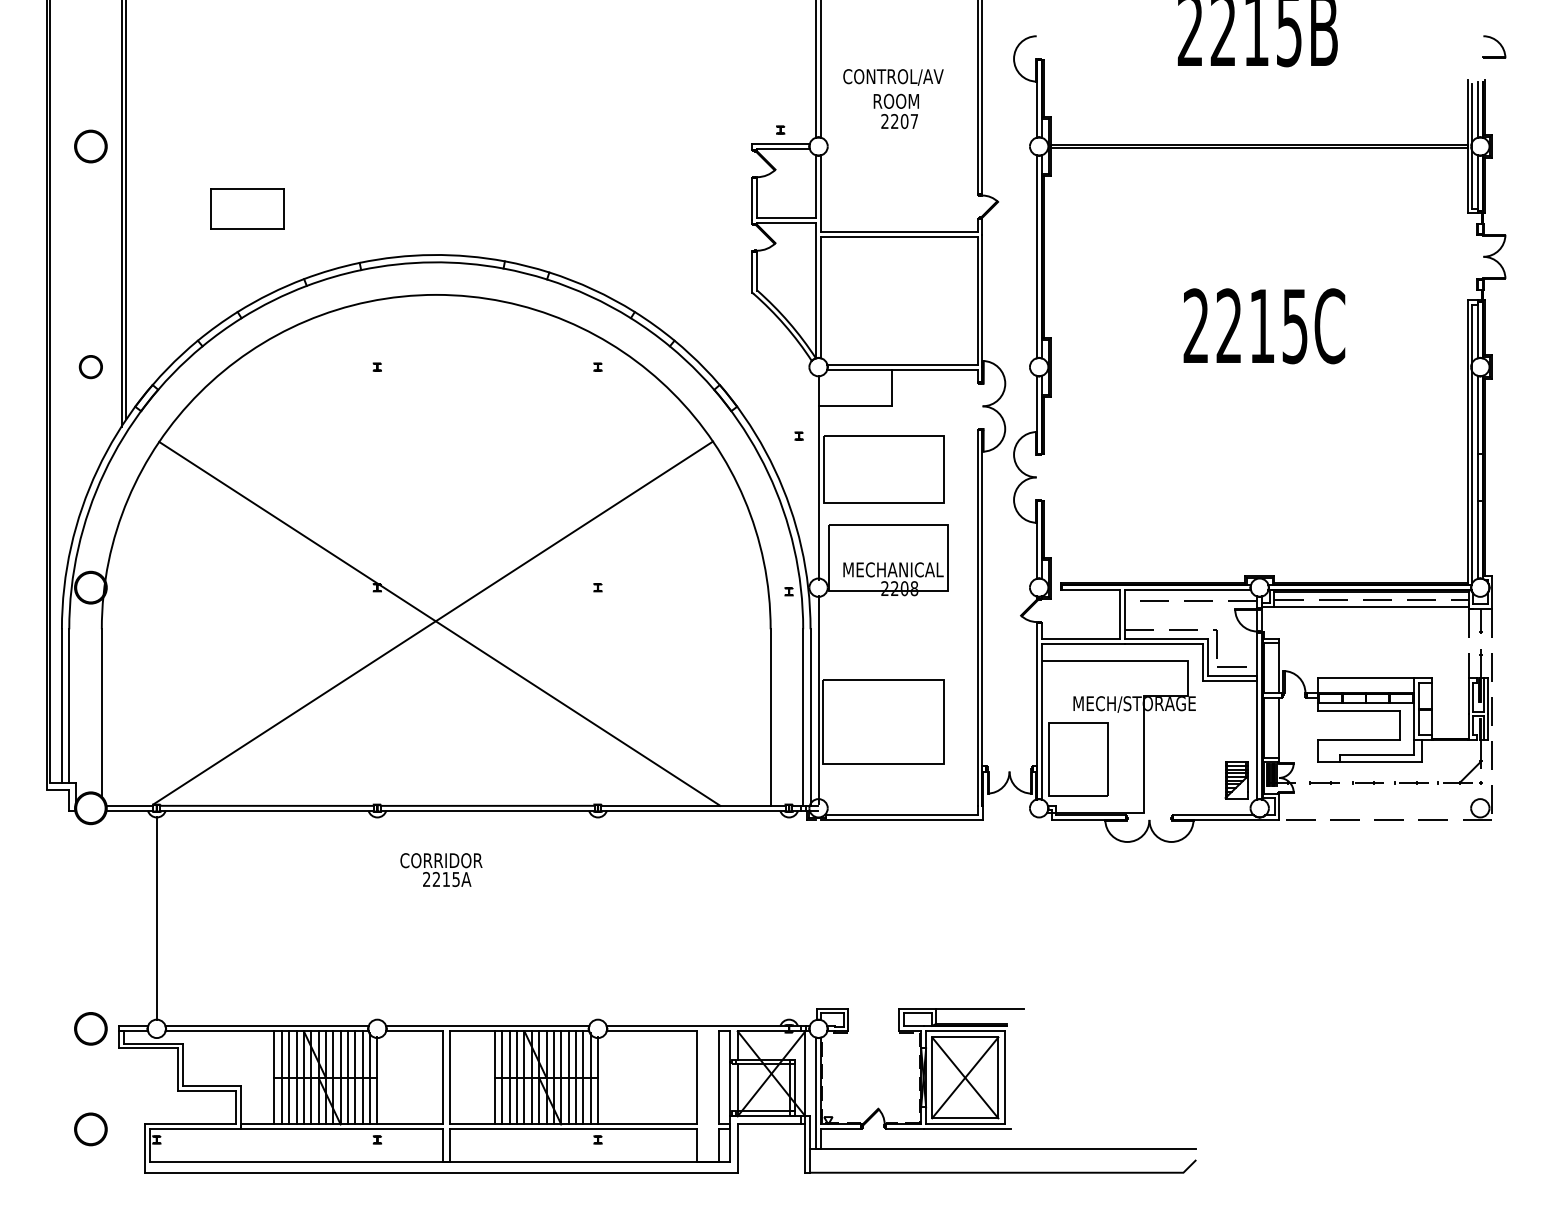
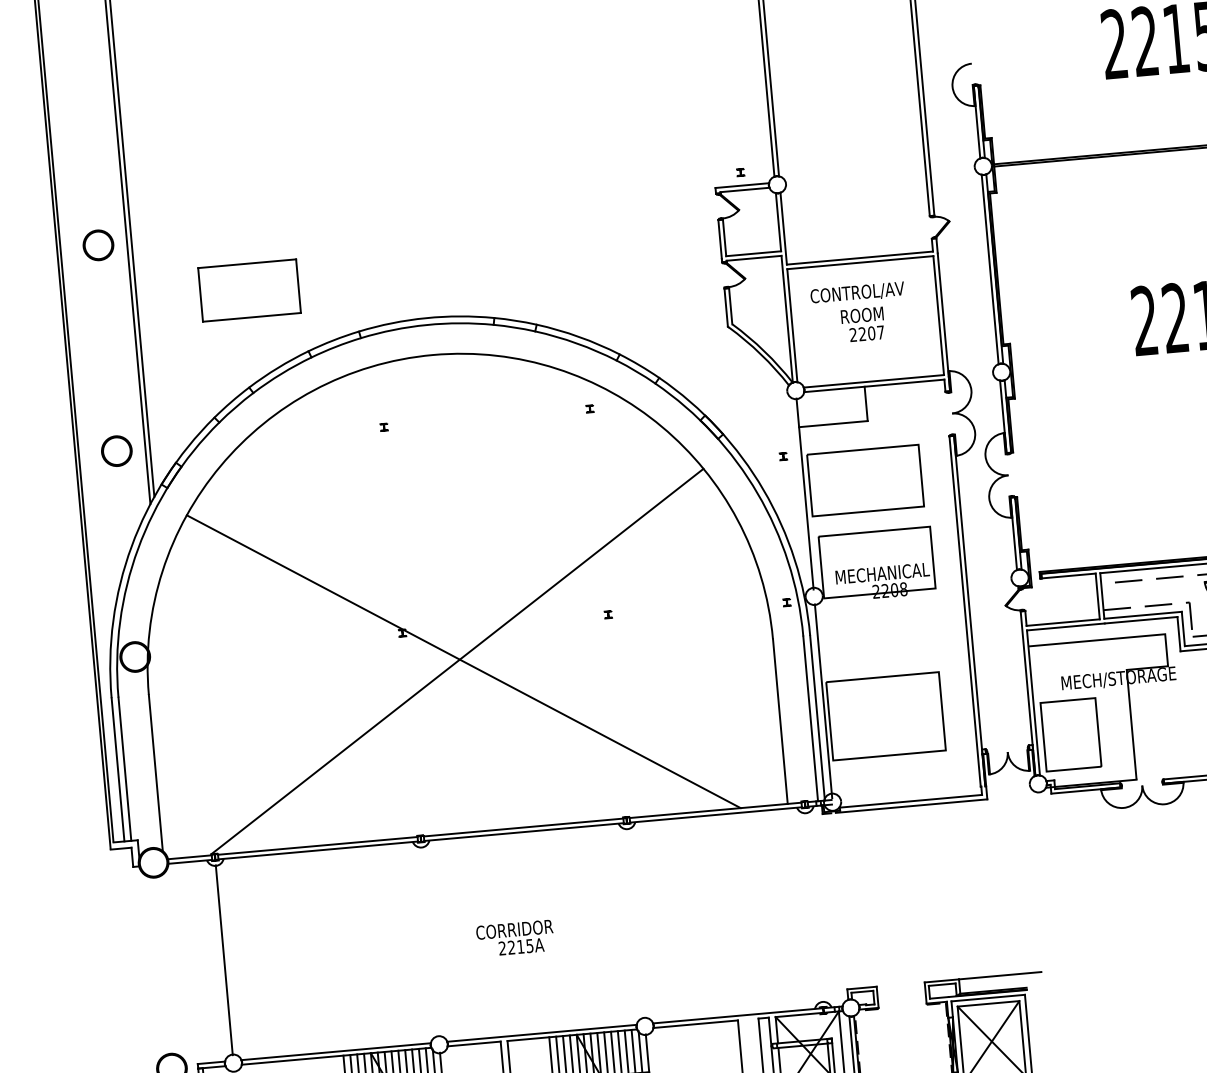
text: (893, 98) -> (859, 312), moved
part: (247, 208) -> (249, 290), size x1.43
circle: (90, 366) -> (116, 450), size x1.43
text: (441, 869) -> (515, 937), moved

